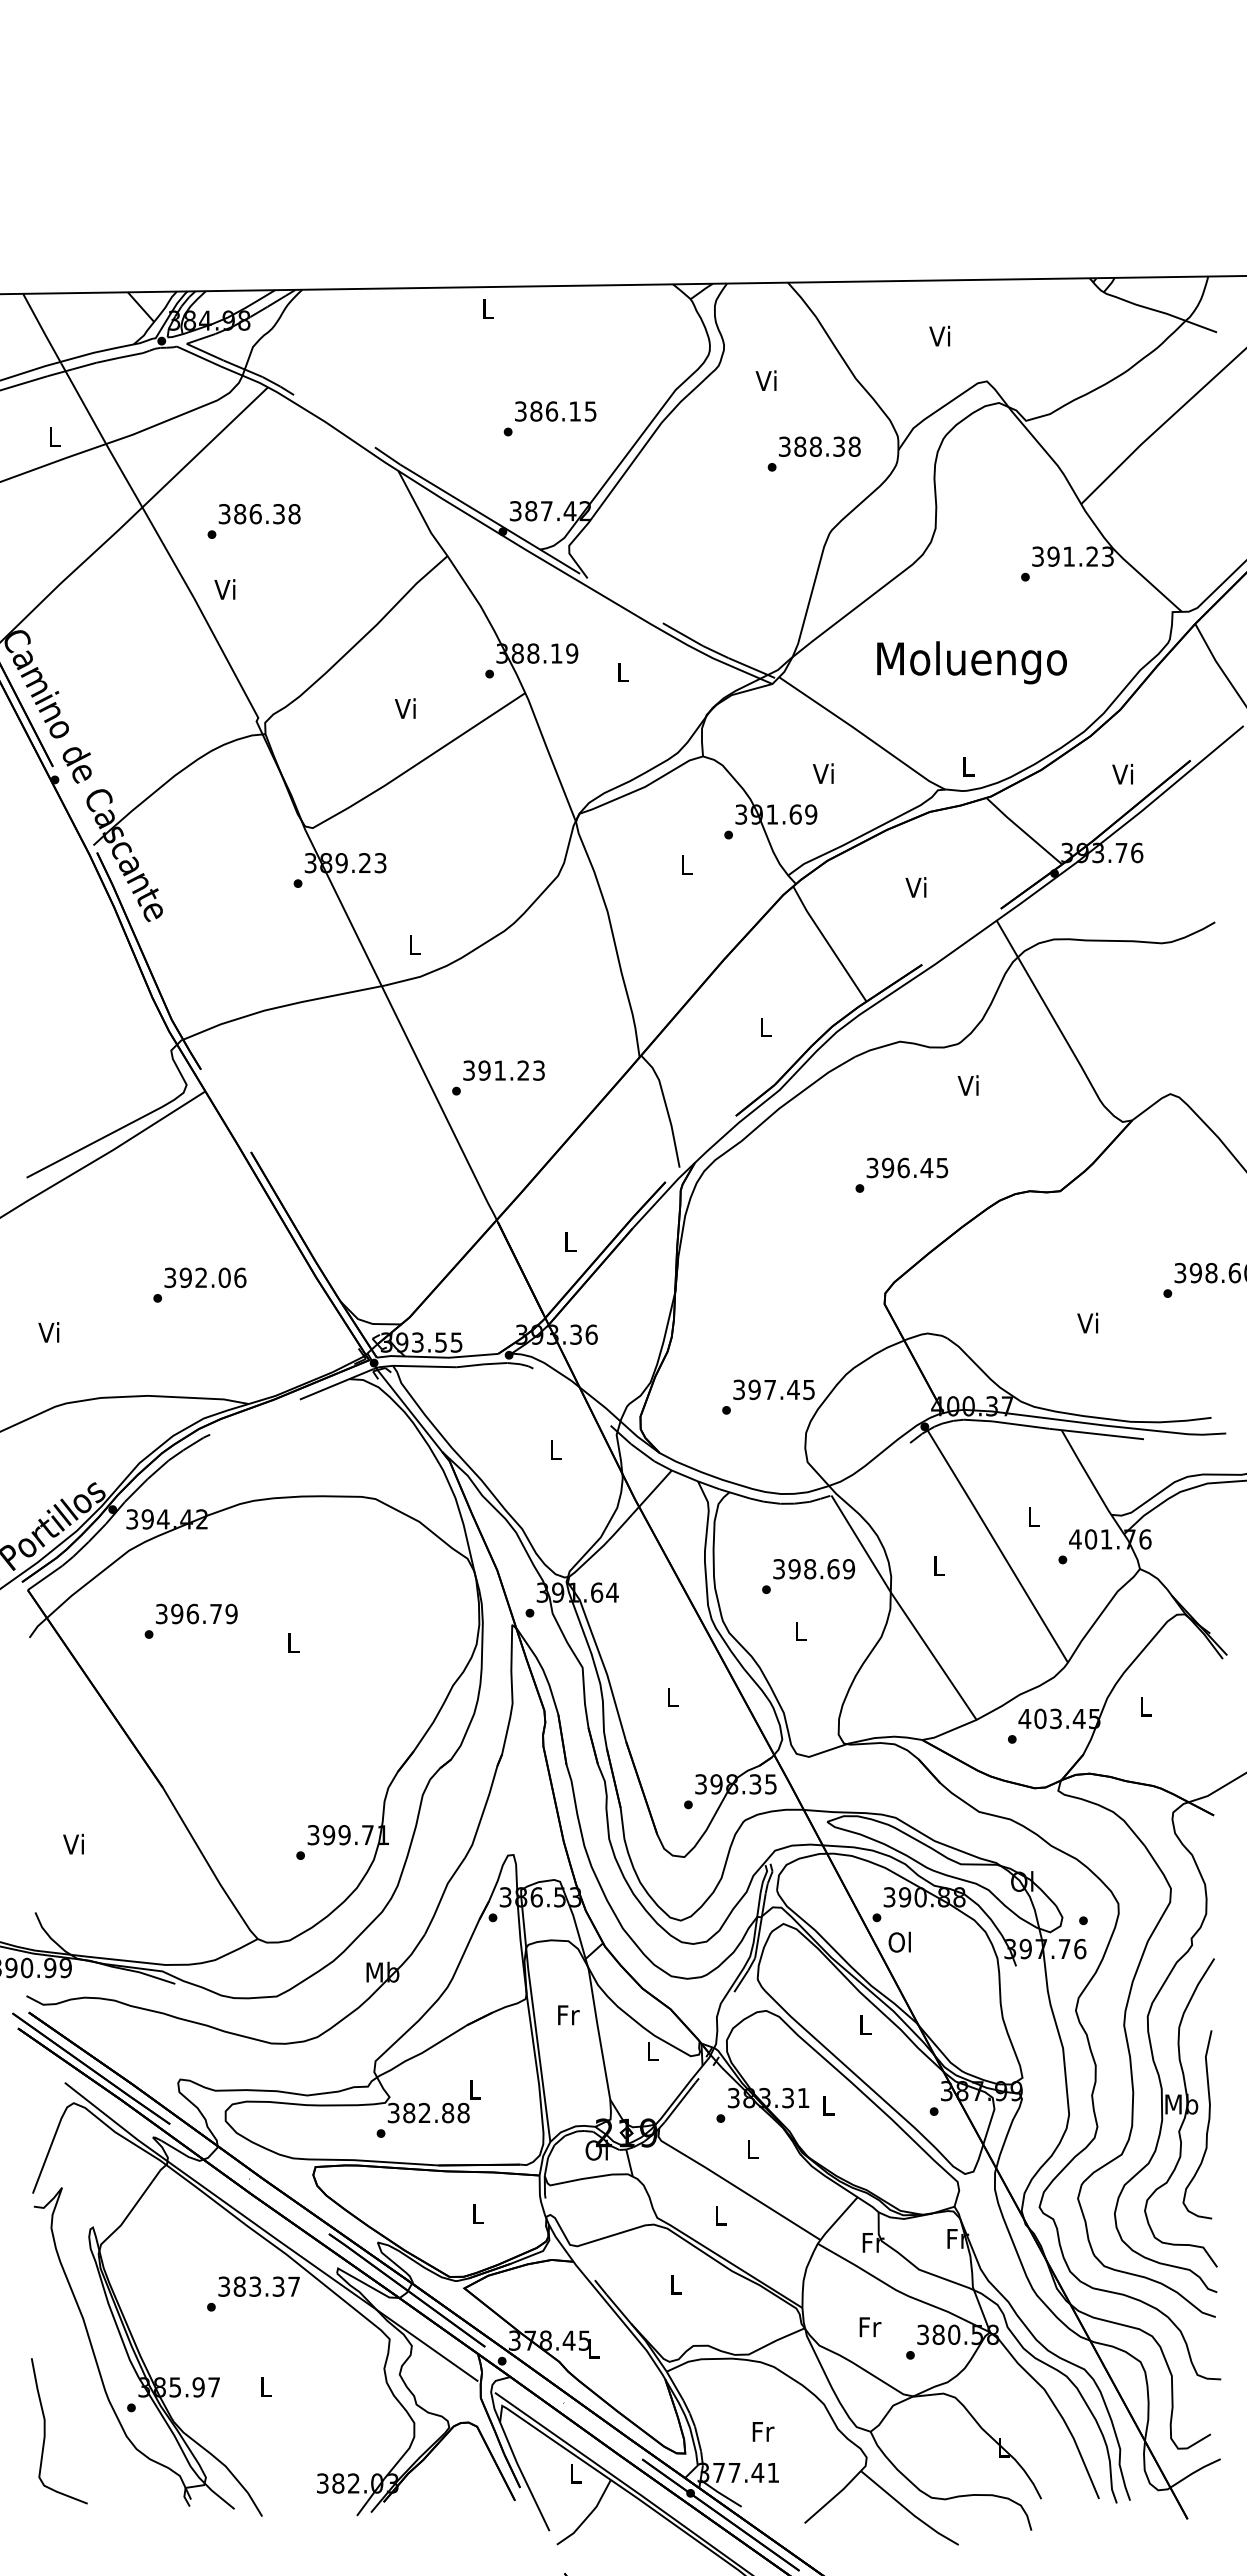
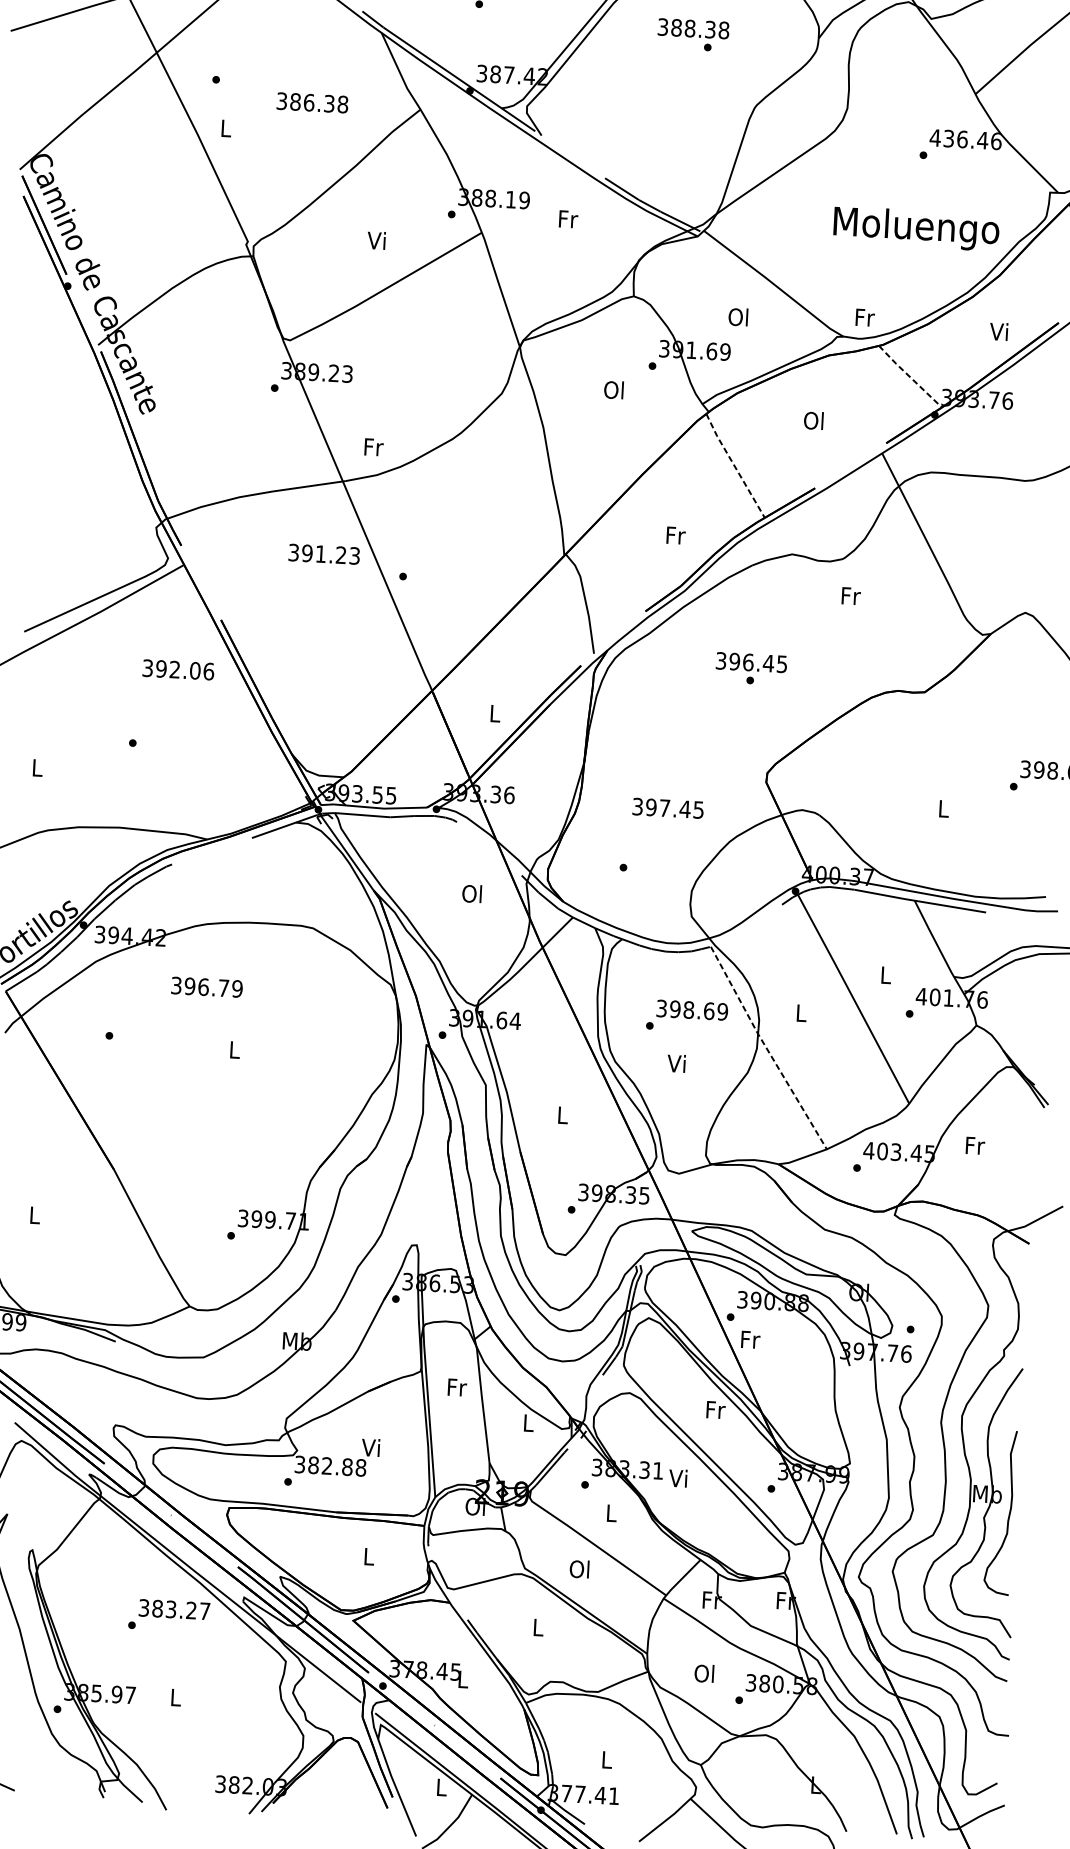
text: (819, 446) -> (693, 28), moved
text: (259, 514) -> (312, 103), moved
text: (1072, 556) -> (965, 139), 391.23 -> 436.46
text: (224, 589) -> (224, 128), Vi -> L
text: (971, 662) -> (916, 228), moved
text: (623, 672) -> (568, 219), L -> Fr
text: (968, 766) -> (864, 317), L -> Fr
text: (823, 773) -> (738, 316), Vi -> Ol
line: (1023, 831) -> (909, 376), solid -> dashed
text: (685, 864) -> (613, 389), L -> Ol
text: (916, 887) -> (813, 420), Vi -> Ol
line: (828, 944) -> (734, 466), solid -> dashed
text: (415, 945) -> (374, 447), L -> Fr
text: (766, 1027) -> (676, 535), L -> Fr
text: (503, 1070) -> (323, 554), moved
text: (969, 1085) -> (850, 595), Vi -> Fr
text: (907, 1167) -> (751, 662), moved
text: (205, 1277) -> (178, 669), moved
text: (1087, 1322) -> (942, 808), Vi -> L
text: (48, 1332) -> (35, 767), Vi -> L
text: (773, 1389) -> (667, 808), moved
text: (554, 1449) -> (471, 893), L -> Ol
line: (901, 1608) -> (766, 1048), solid -> dashed
text: (196, 1613) -> (206, 986), moved
text: (798, 1630) -> (675, 1062), L -> Vi
text: (1146, 1706) -> (975, 1145), L -> Fr
text: (73, 1843) -> (33, 1214), Vi -> L
text: (900, 1941) -> (750, 1338), Ol -> Fr
text: (865, 2024) -> (715, 1409), L -> Fr
text: (473, 2088) -> (370, 1446), L -> Vi
text: (826, 2105) -> (677, 1478), L -> Vi
text: (719, 2215) -> (579, 1569), L -> Ol
text: (278, 2286) -> (191, 1610), 383.37 -> 383.27
text: (869, 2326) -> (704, 1673), Fr -> Ol
text: (763, 2431) -> (607, 1759), Fr -> L

